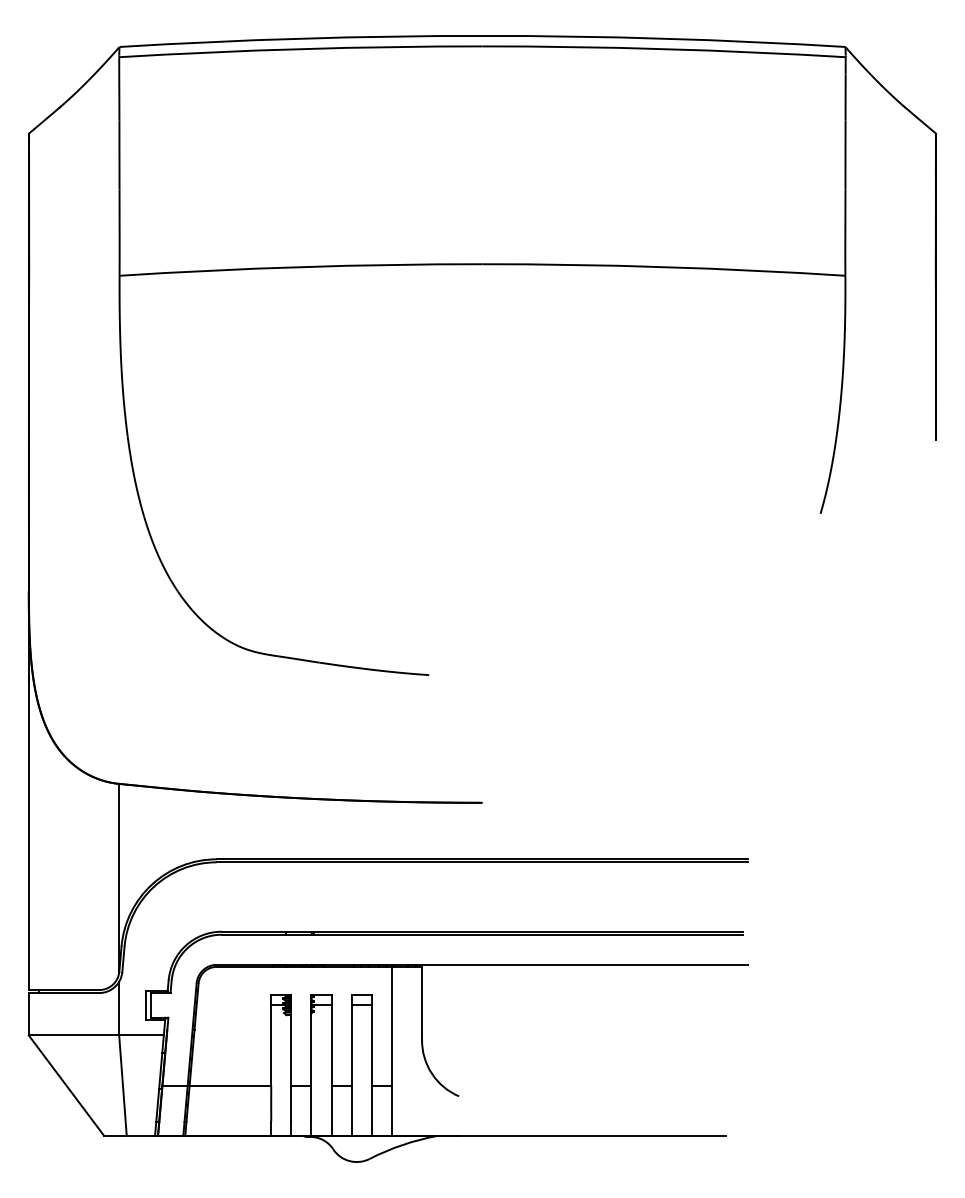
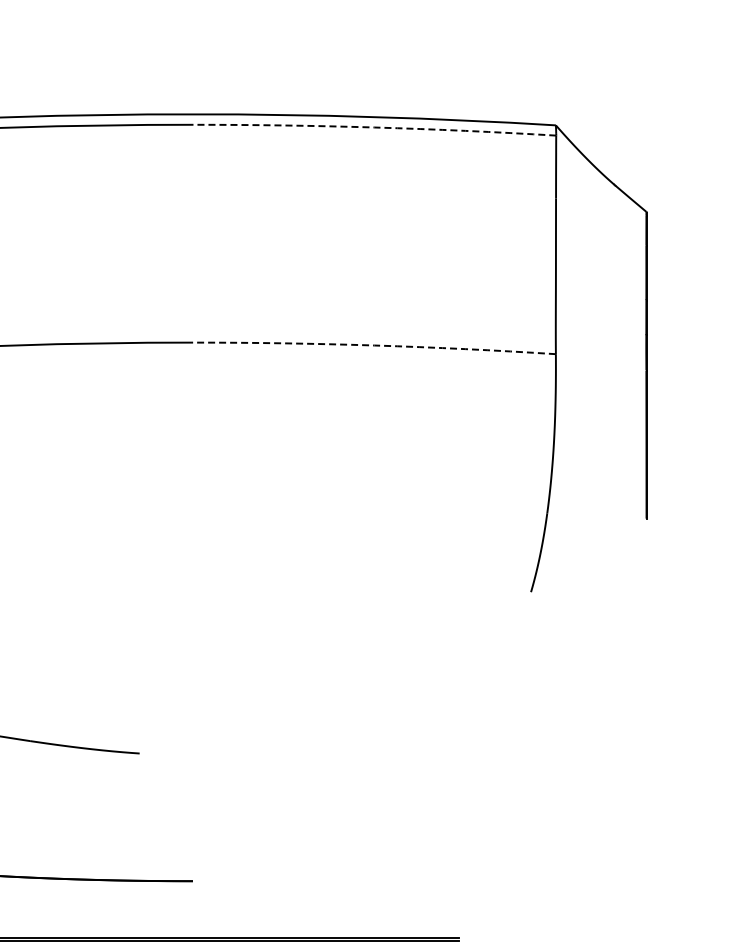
arc: (664, 49) -> (374, 127), solid -> dashed
arc: (664, 267) -> (374, 345), solid -> dashed

